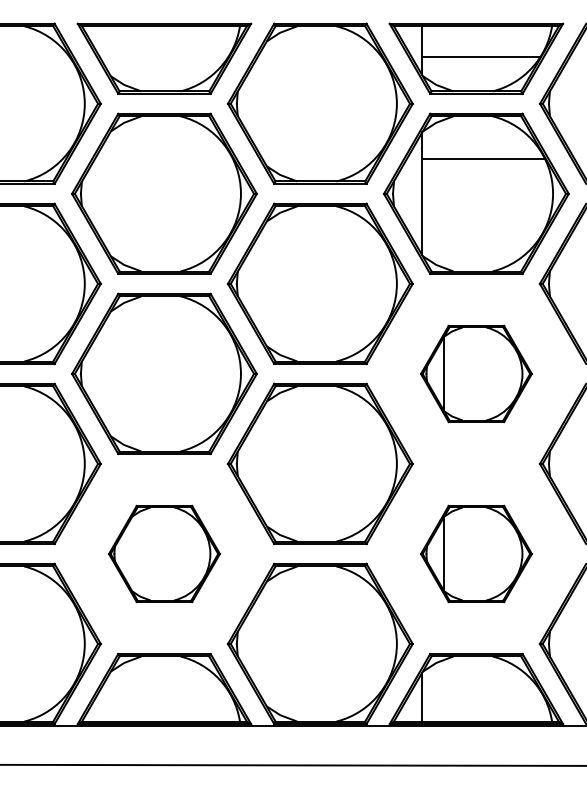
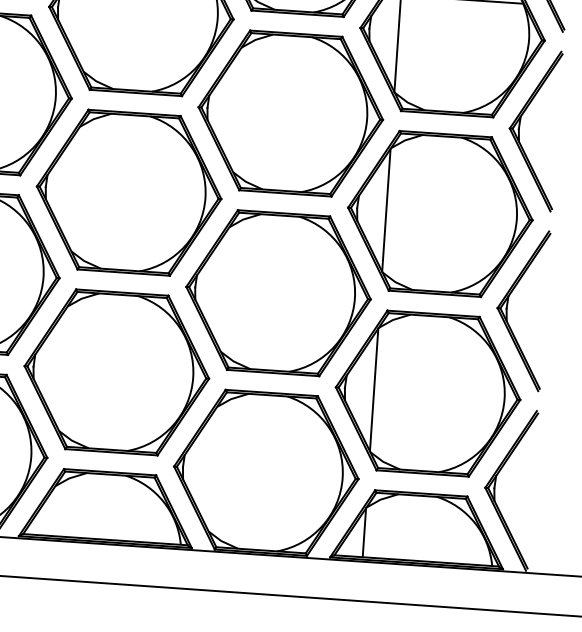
part: (476, 373) -> (440, 213), size x1.67
part: (164, 553) -> (116, 371), size x1.67
part: (476, 553) -> (428, 393), size x1.67

